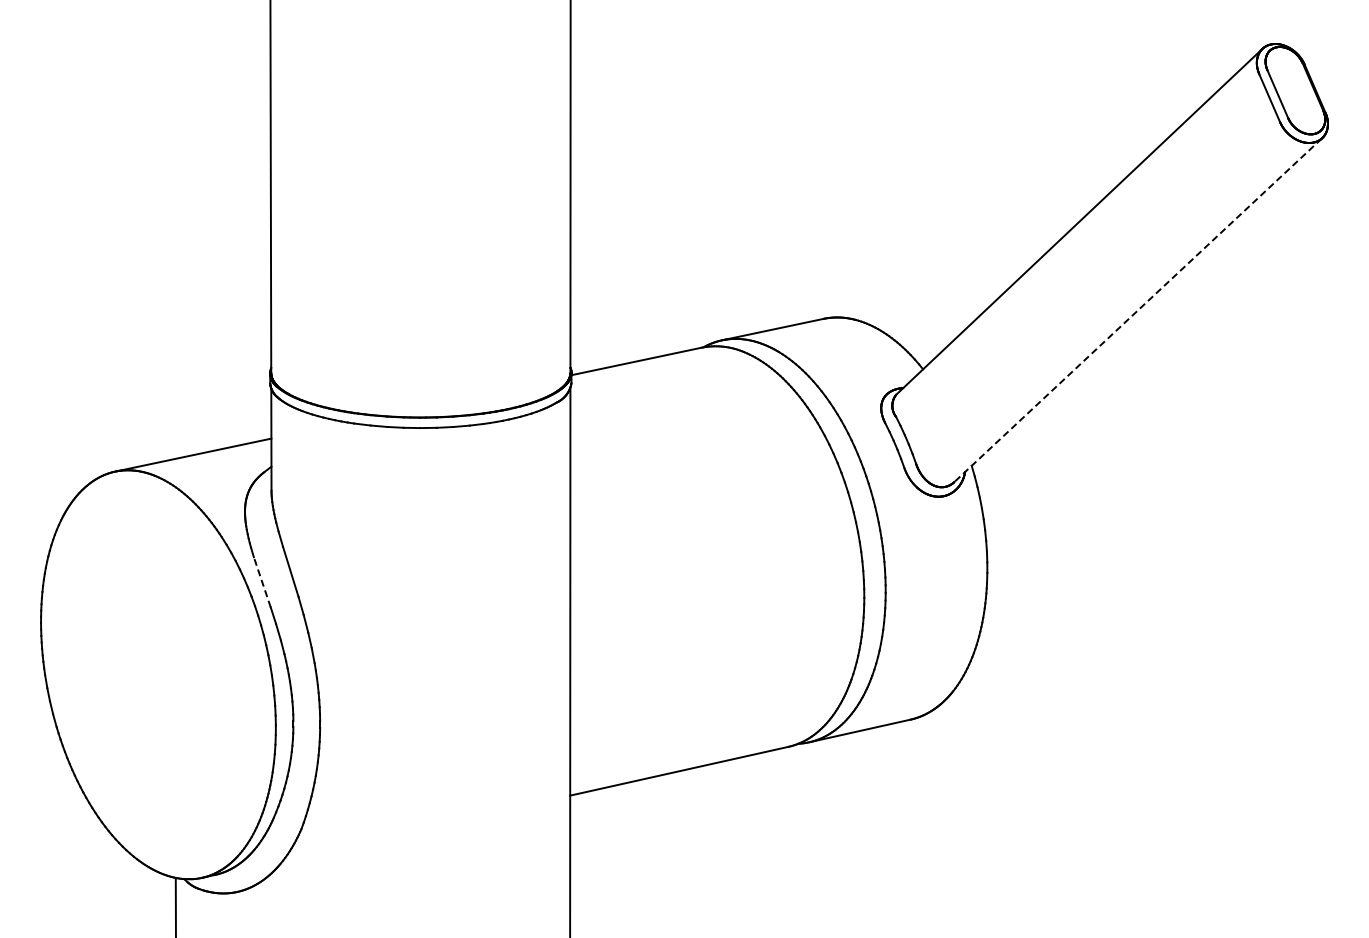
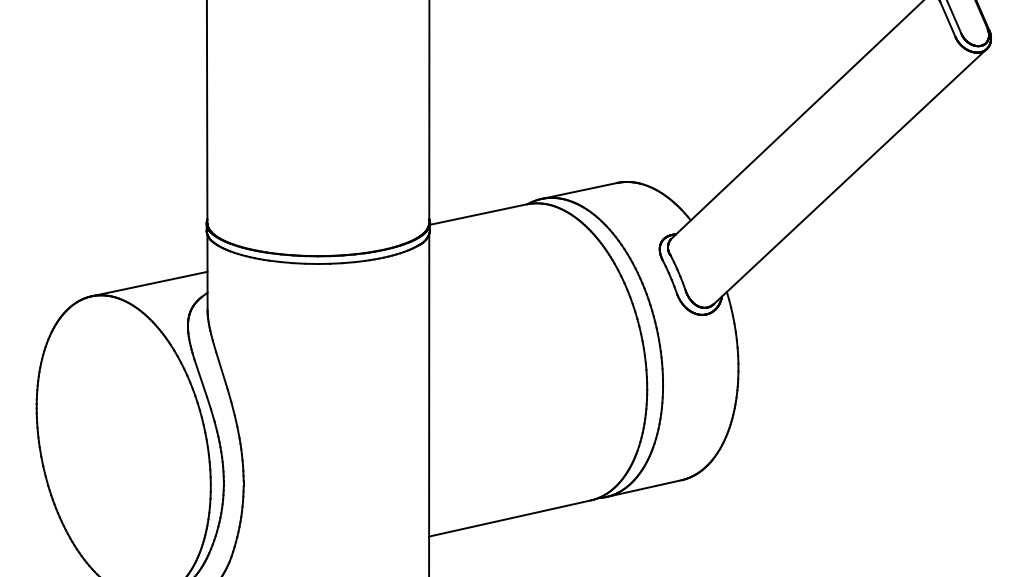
line: (1138, 310) -> (850, 176), dashed -> solid
line: (262, 581) -> (200, 377), dashed -> solid

